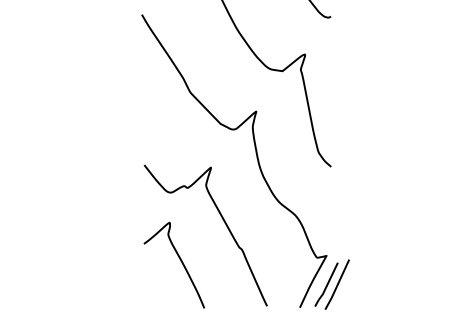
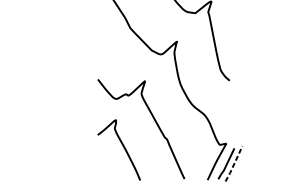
line: (337, 285) -> (234, 164), solid -> dashed

